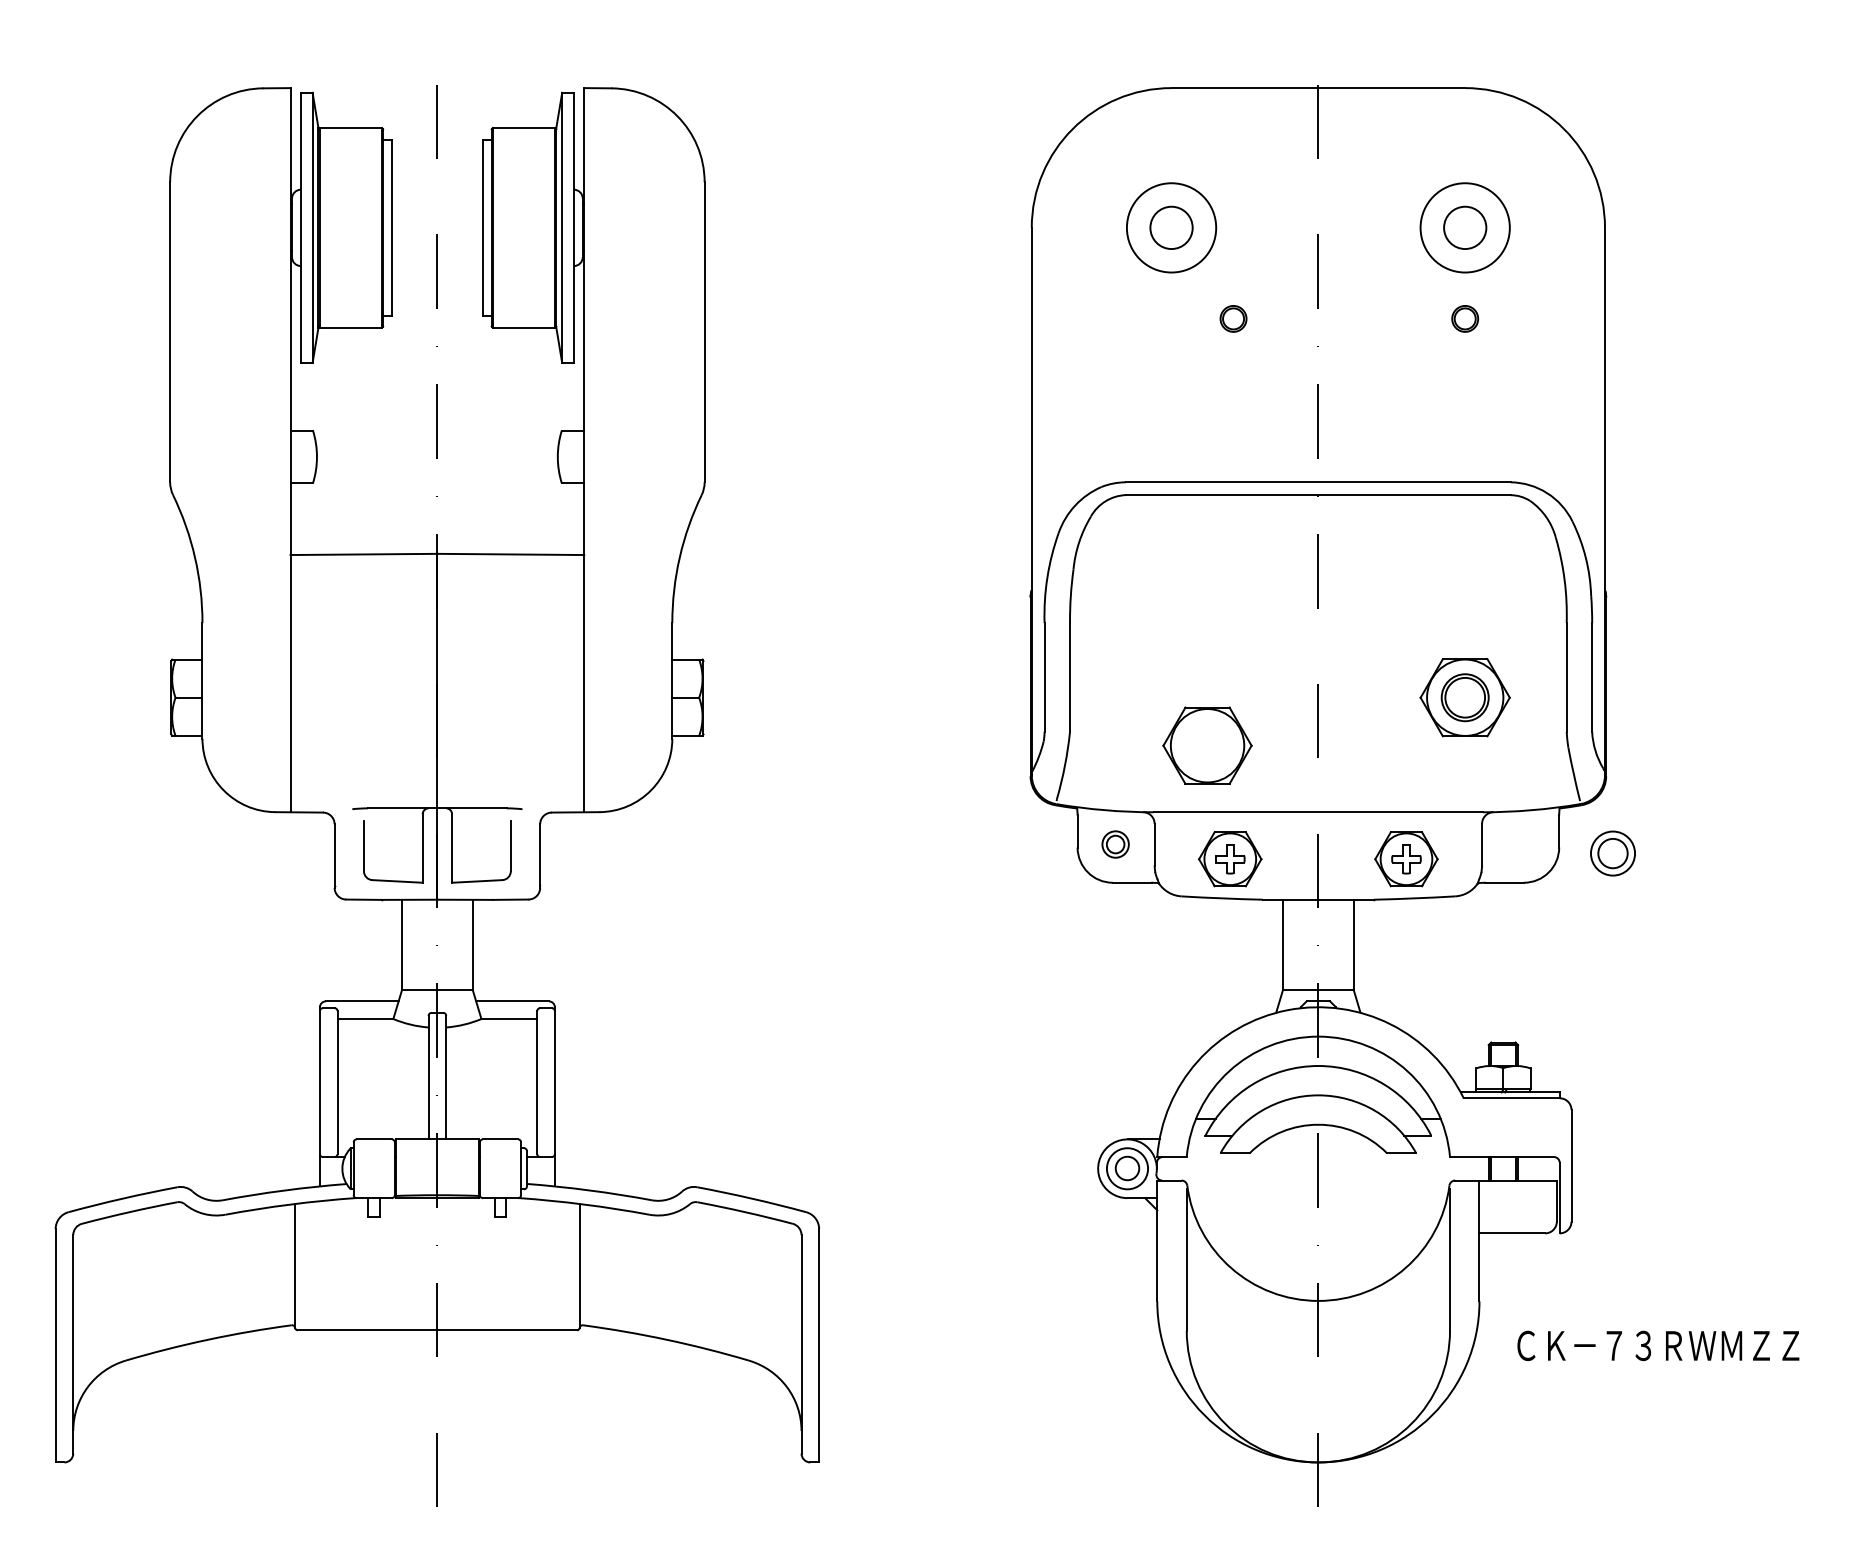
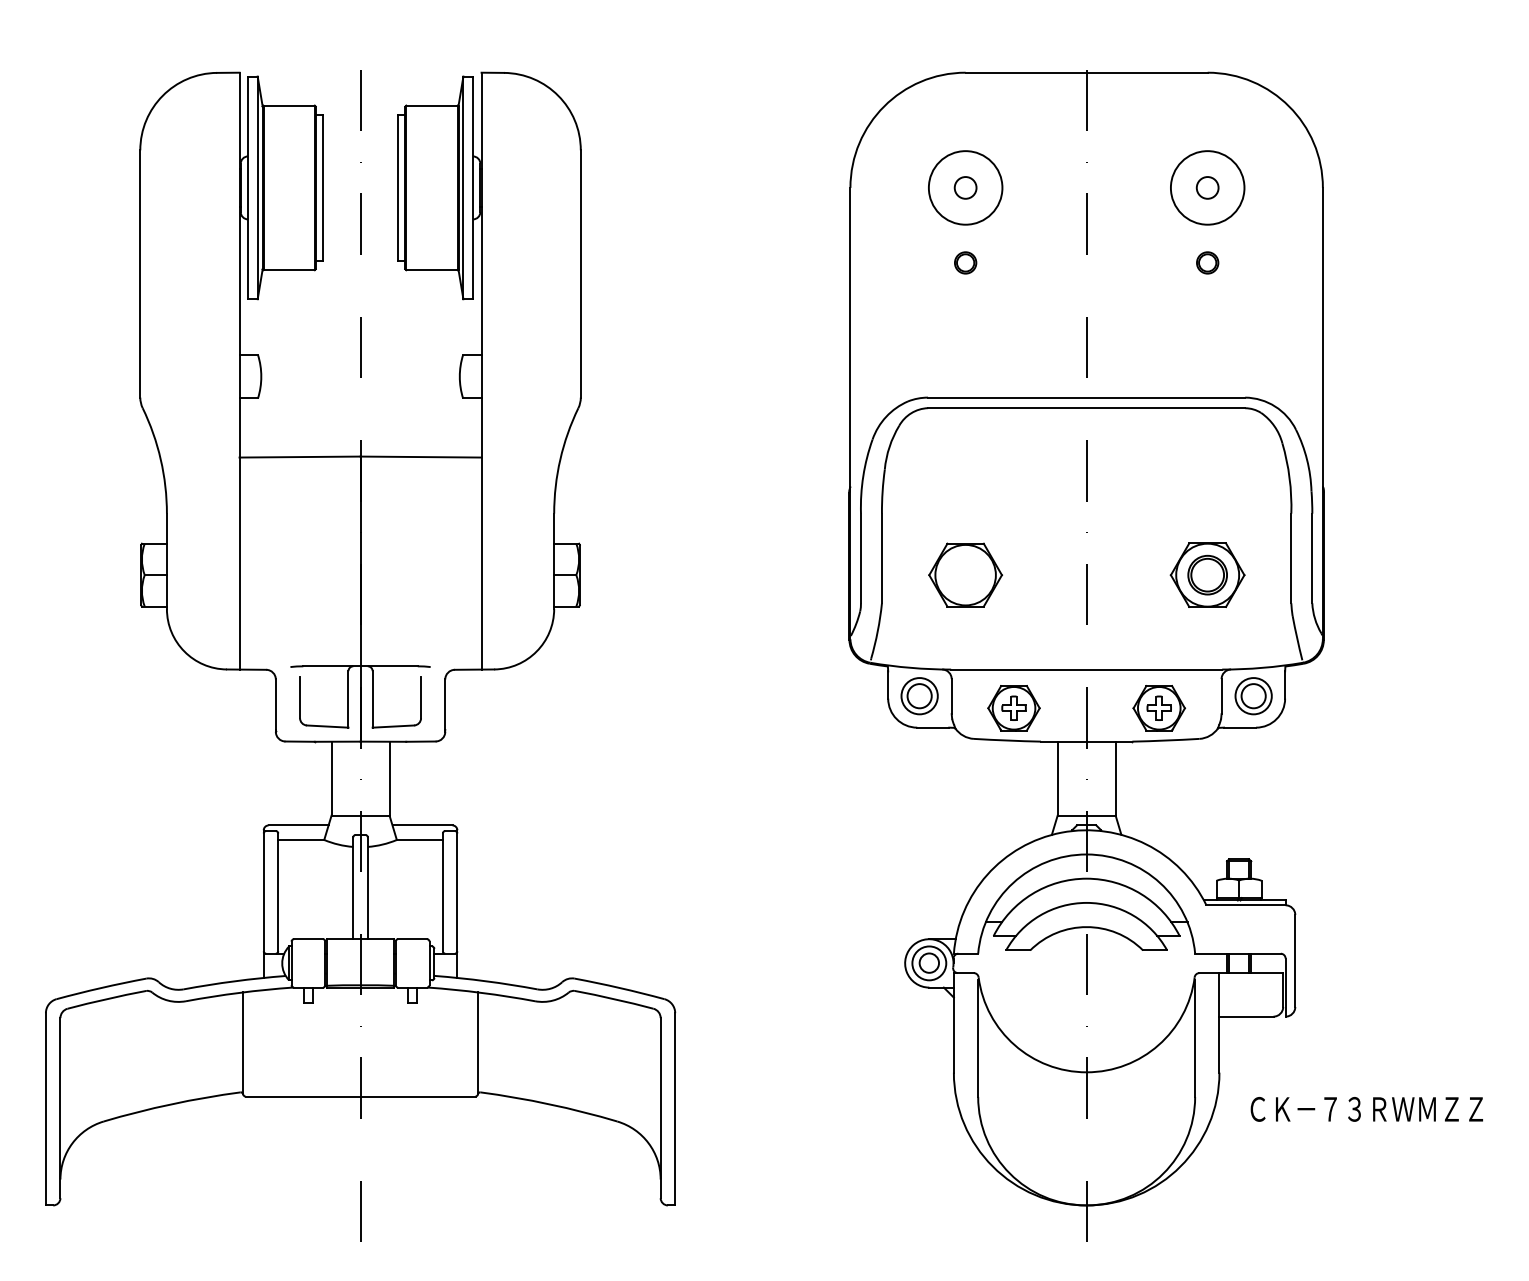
circle: (1171, 227) -> (965, 187), size x0.62
circle: (1465, 227) -> (1207, 187), size x0.62
part: (1233, 318) -> (965, 262), moved
part: (1207, 745) -> (965, 574), moved
part: (1115, 844) -> (919, 696), size x1.67
part: (1612, 853) -> (1253, 696), moved

